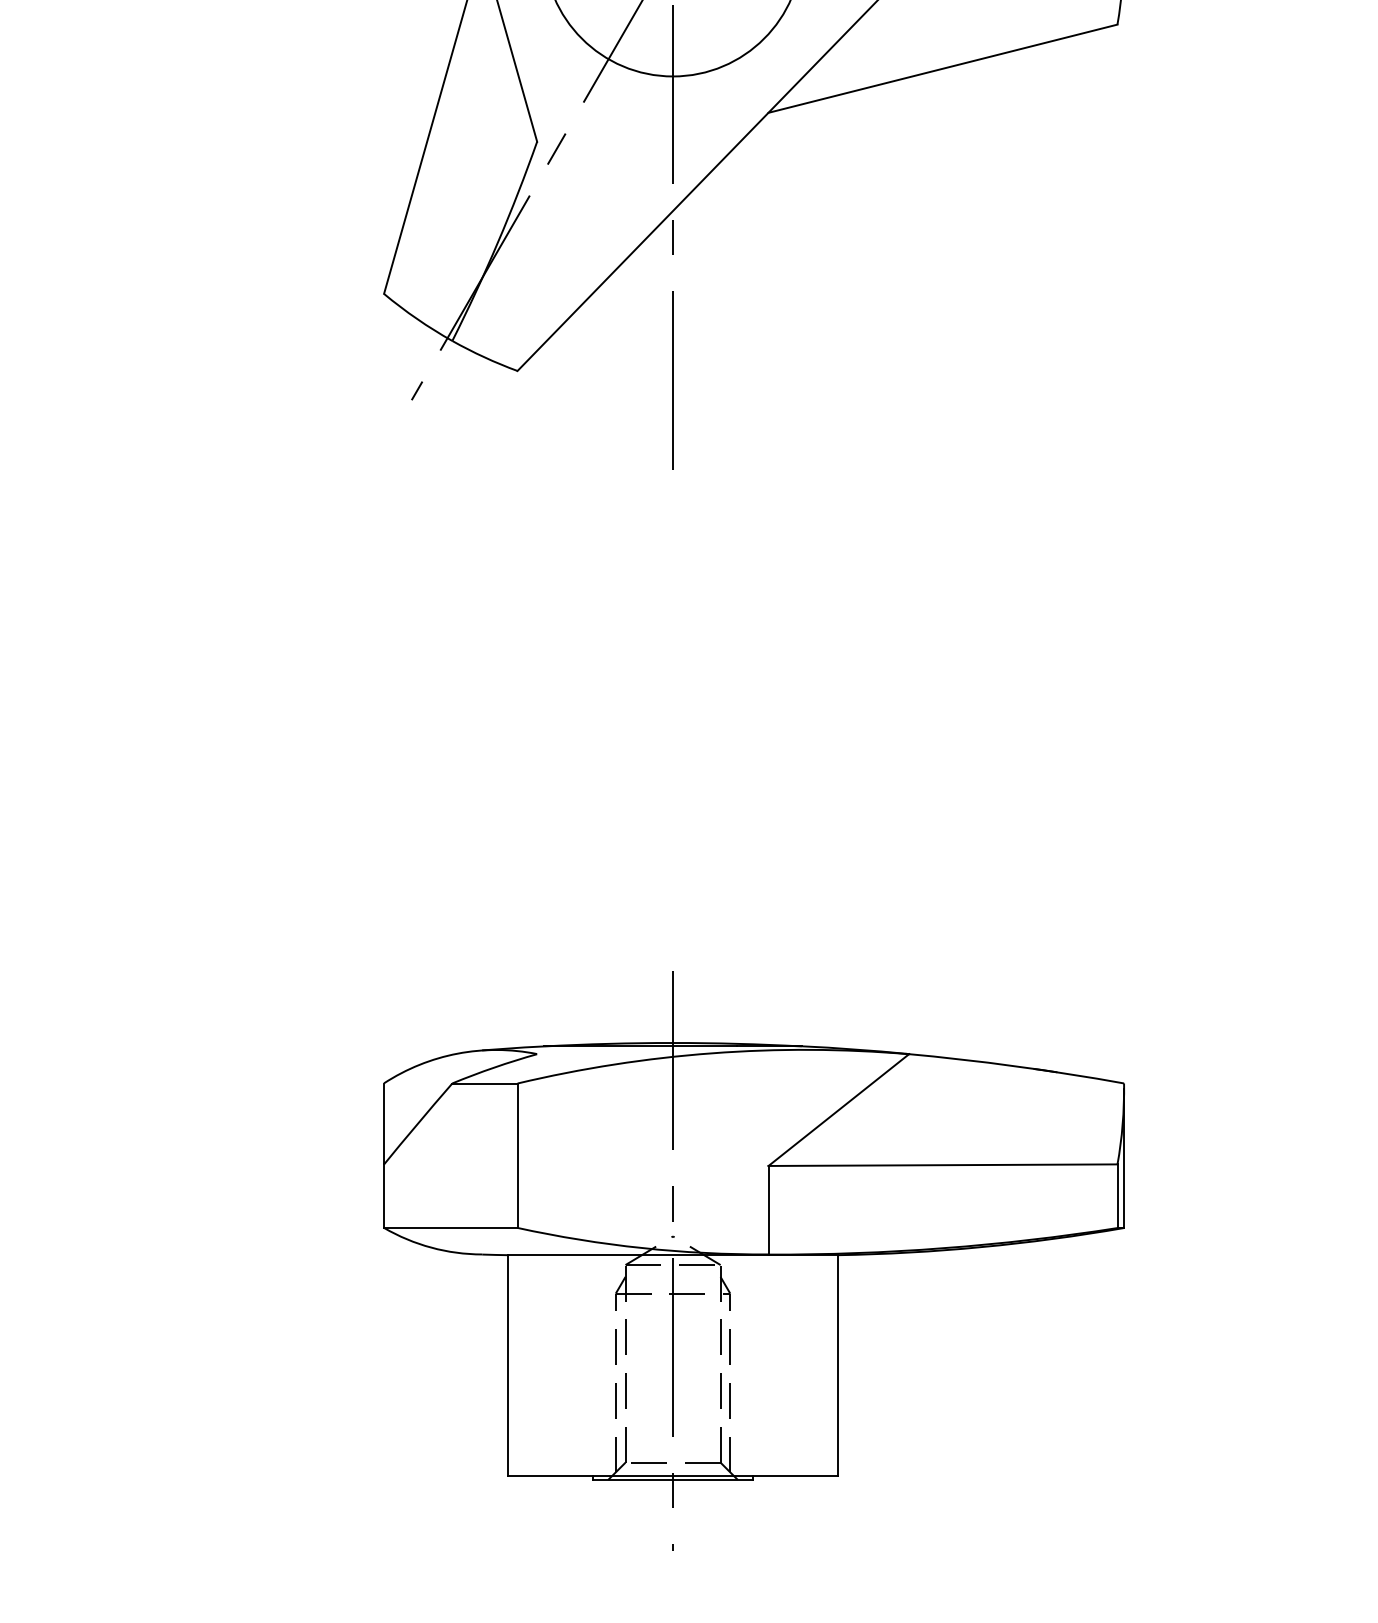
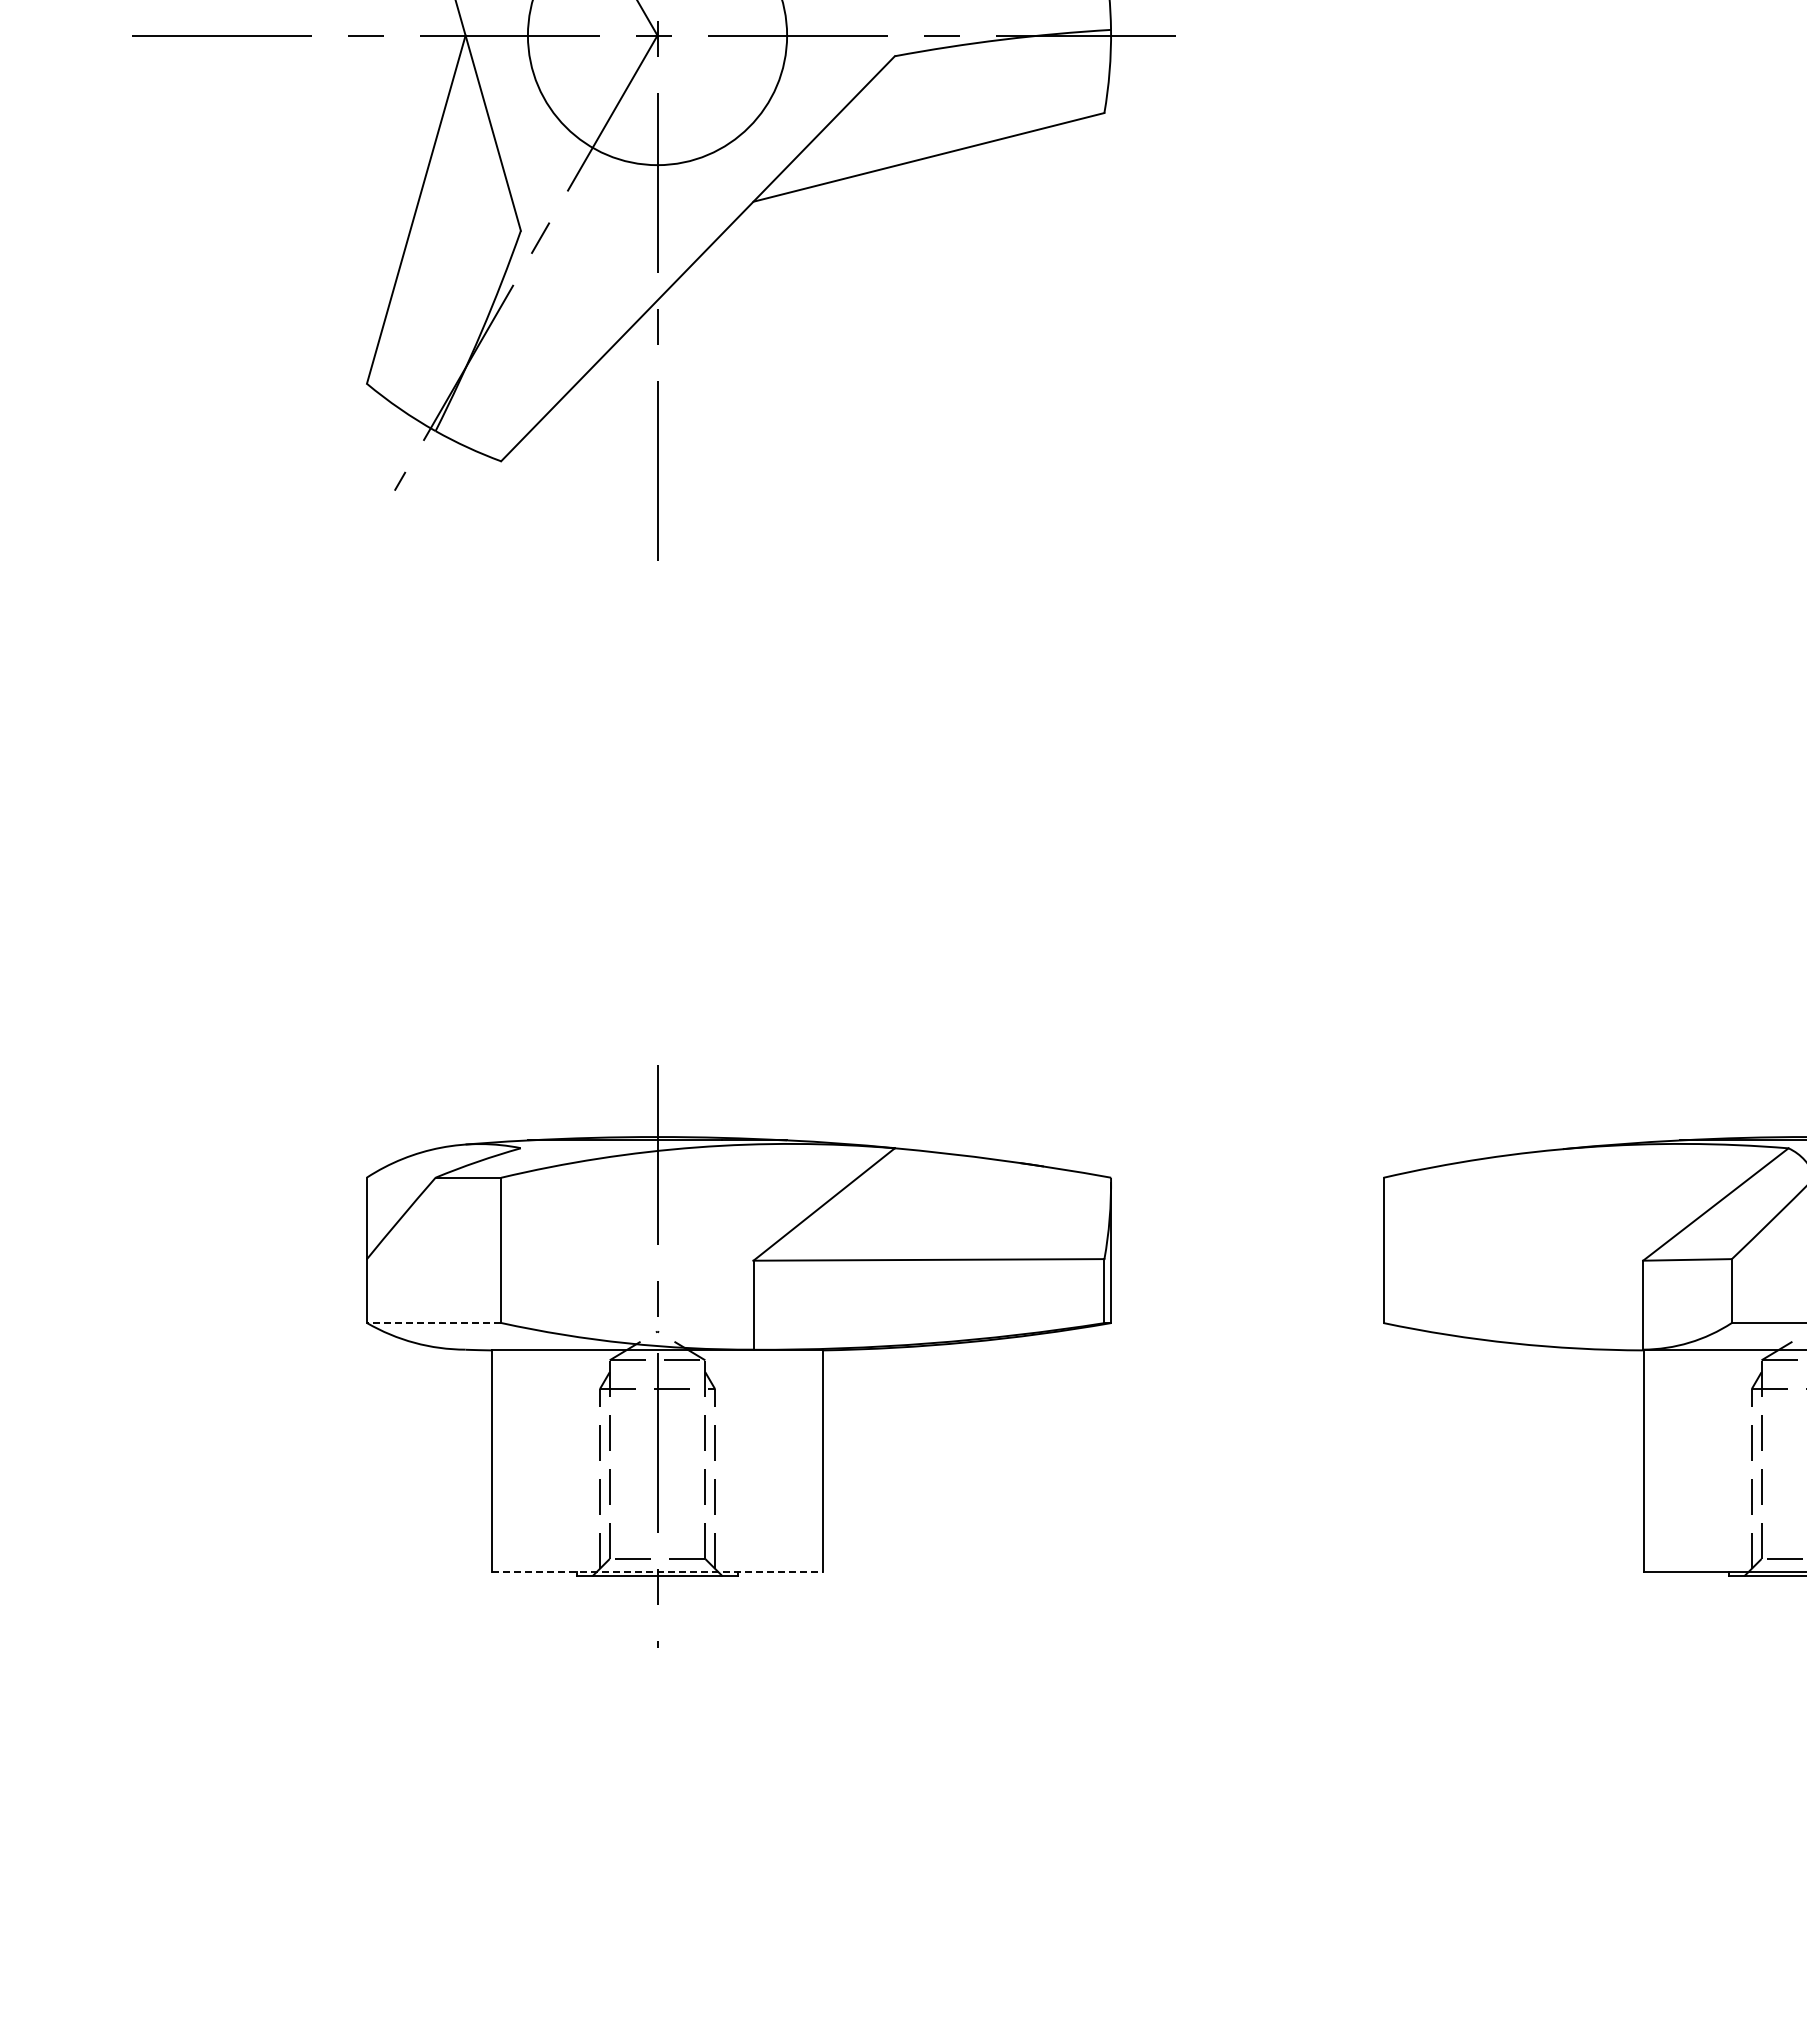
line: (450, 1228) -> (433, 1323), solid -> dashed
line: (673, 1475) -> (657, 1571), solid -> dashed

